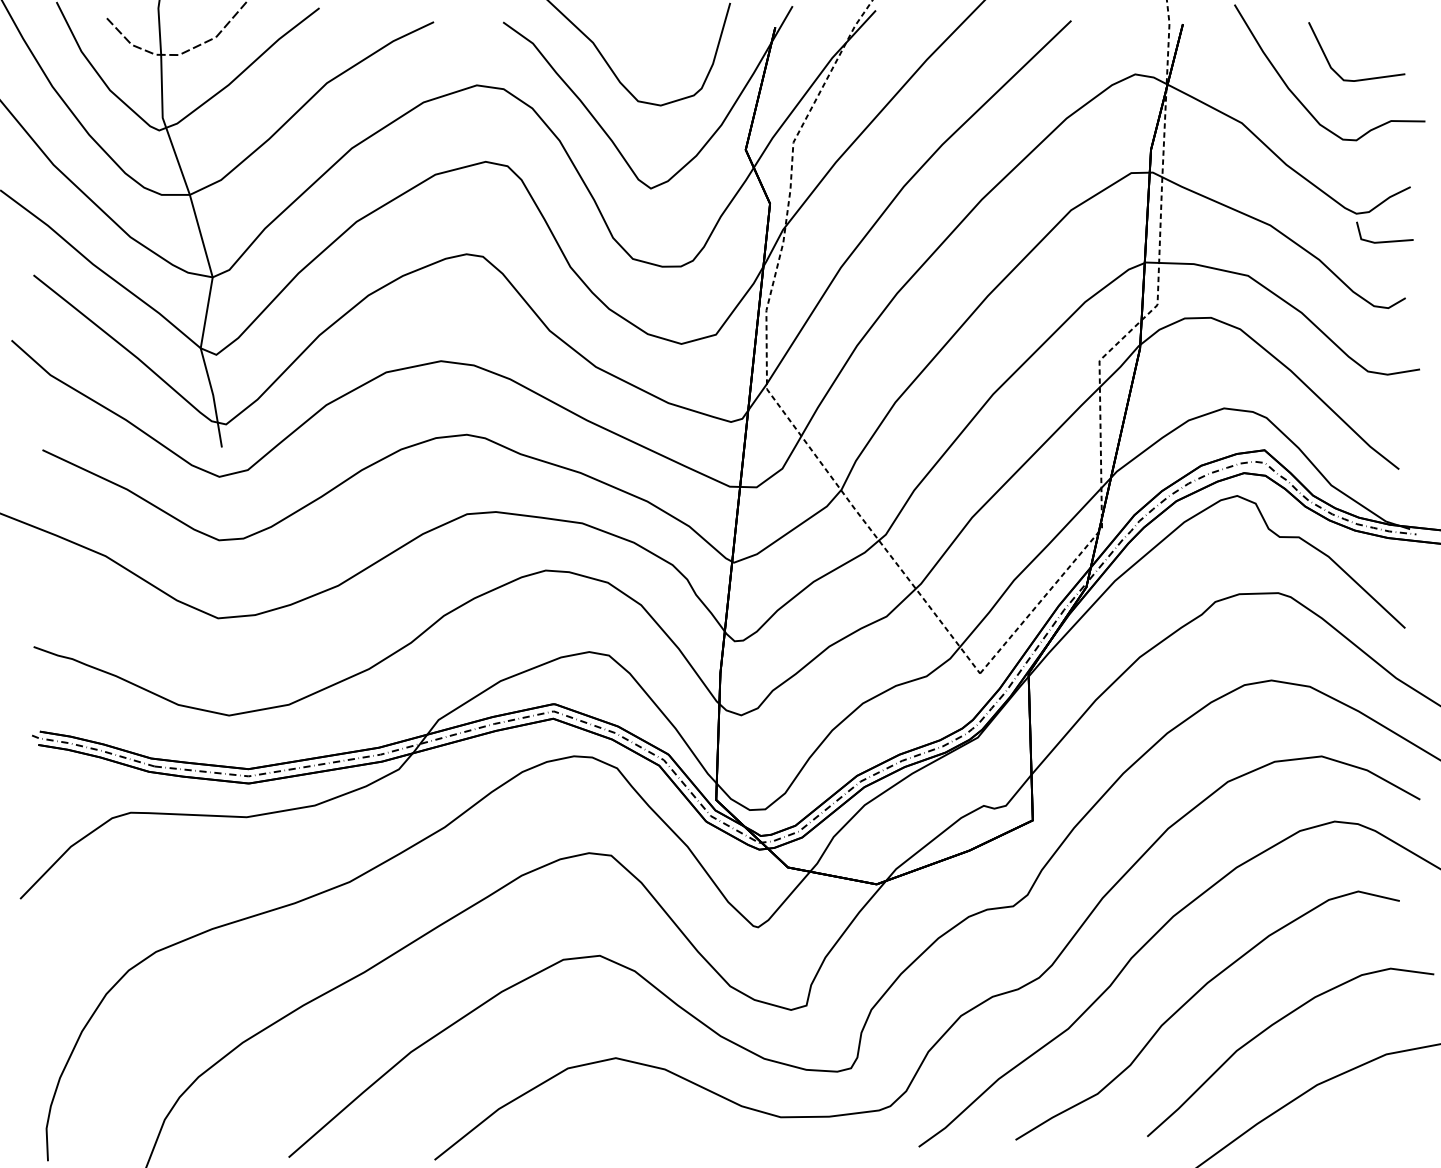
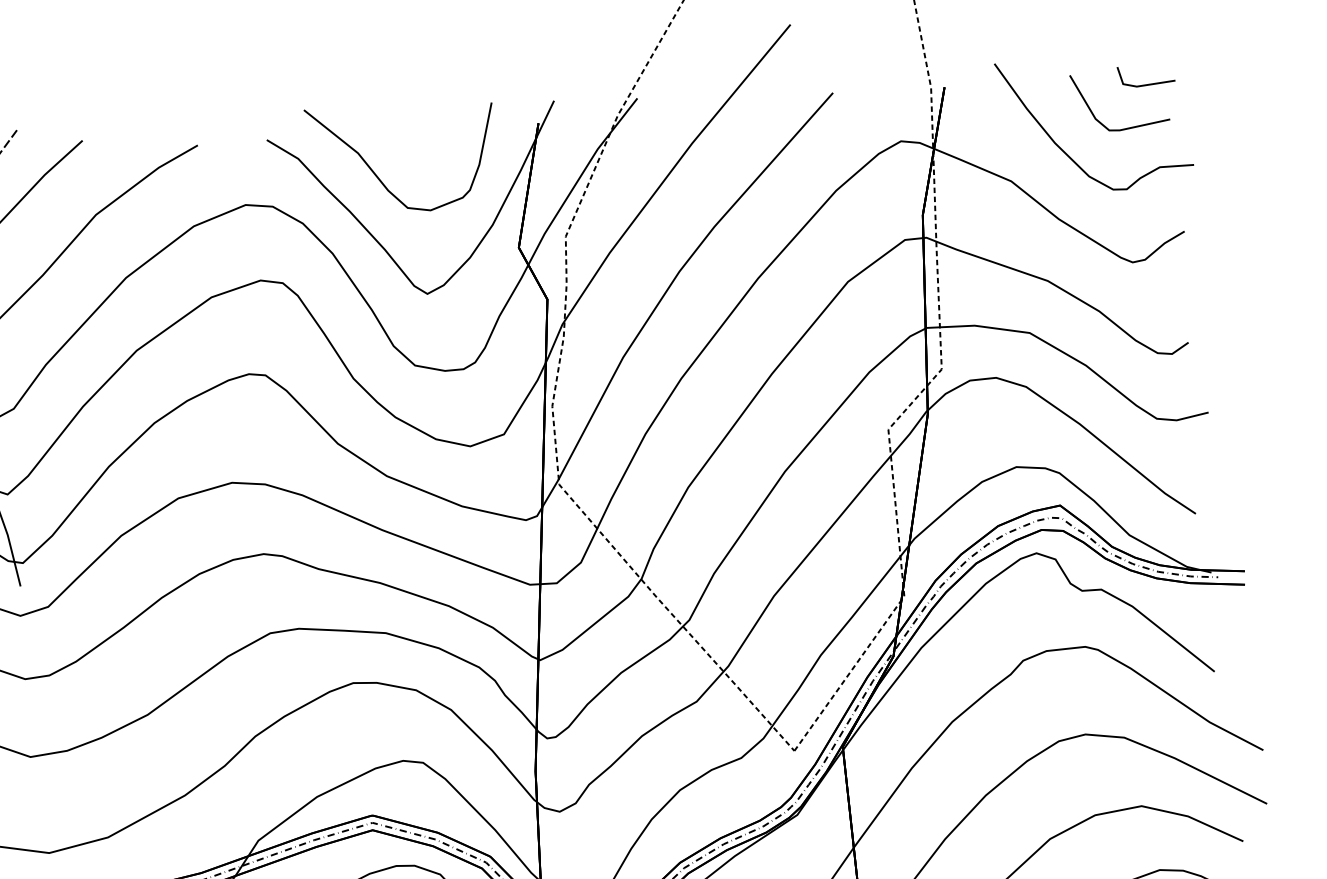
line: (1388, 240) -> (1150, 83), moved

